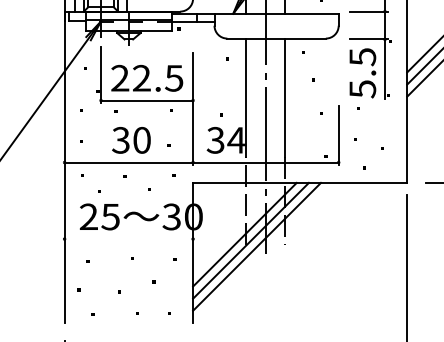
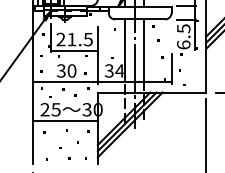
text: (141, 78) -> (71, 39), 22.5 -> 21.5
text: (362, 88) -> (183, 44), 5.5 -> 6.5
line: (127, 240) -> (64, 121), added

